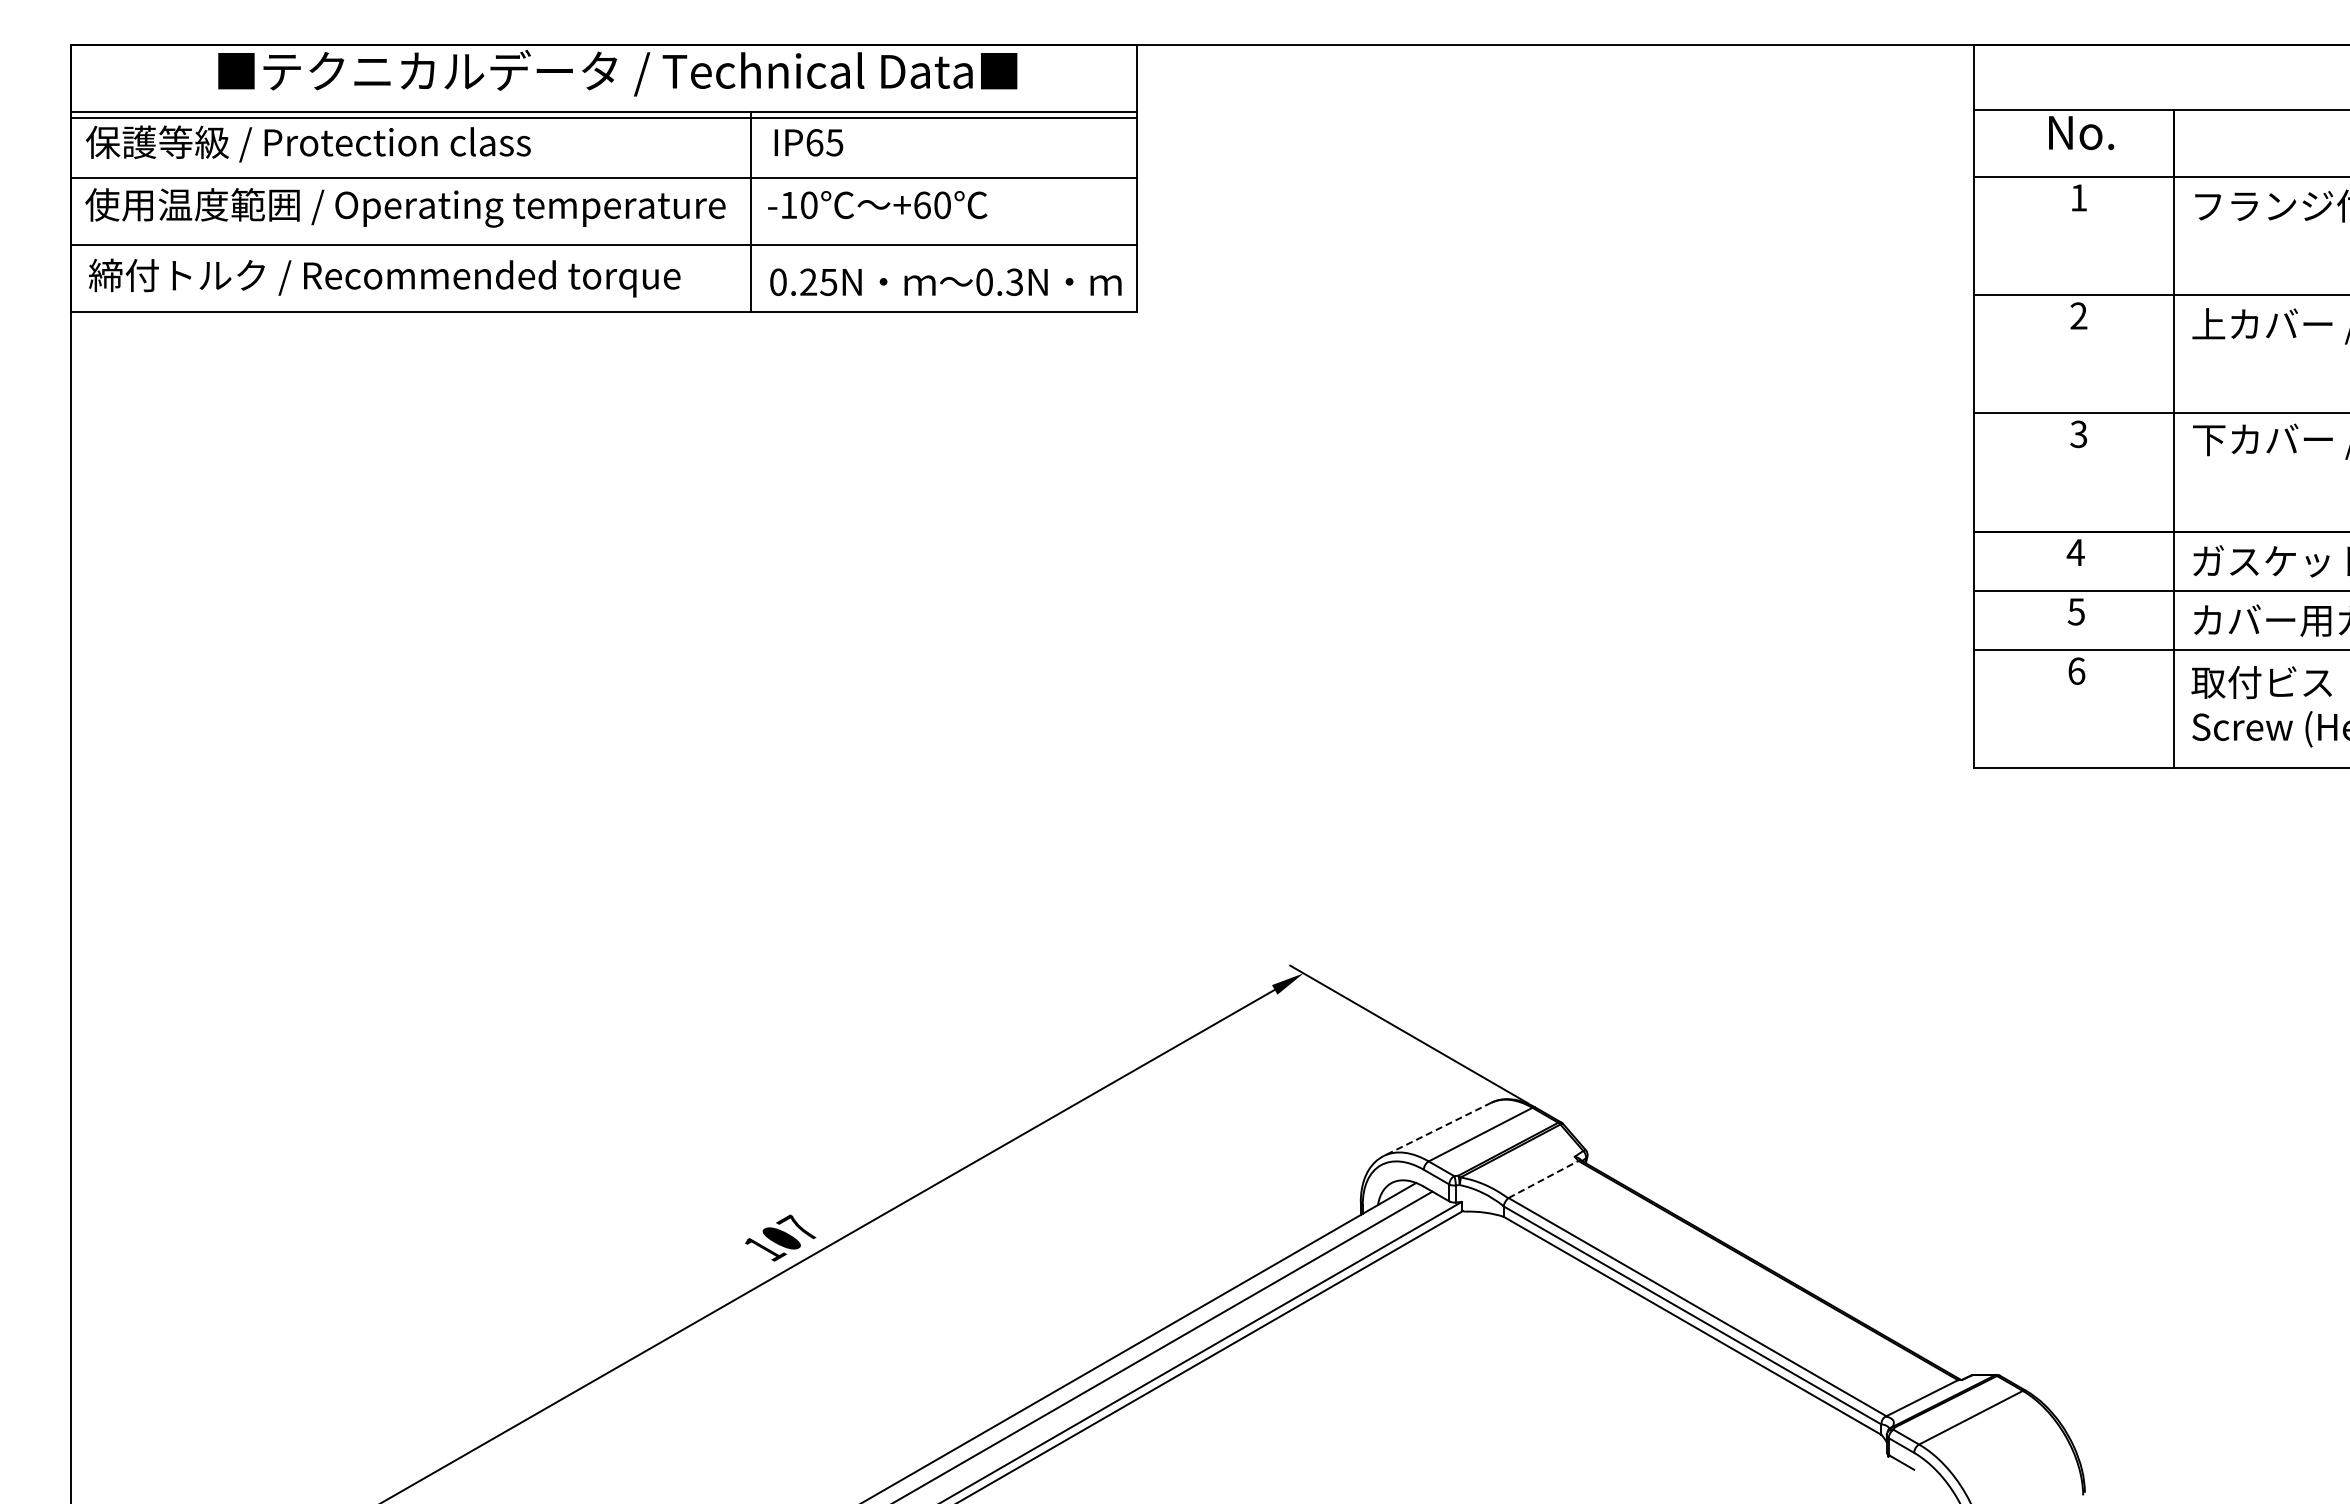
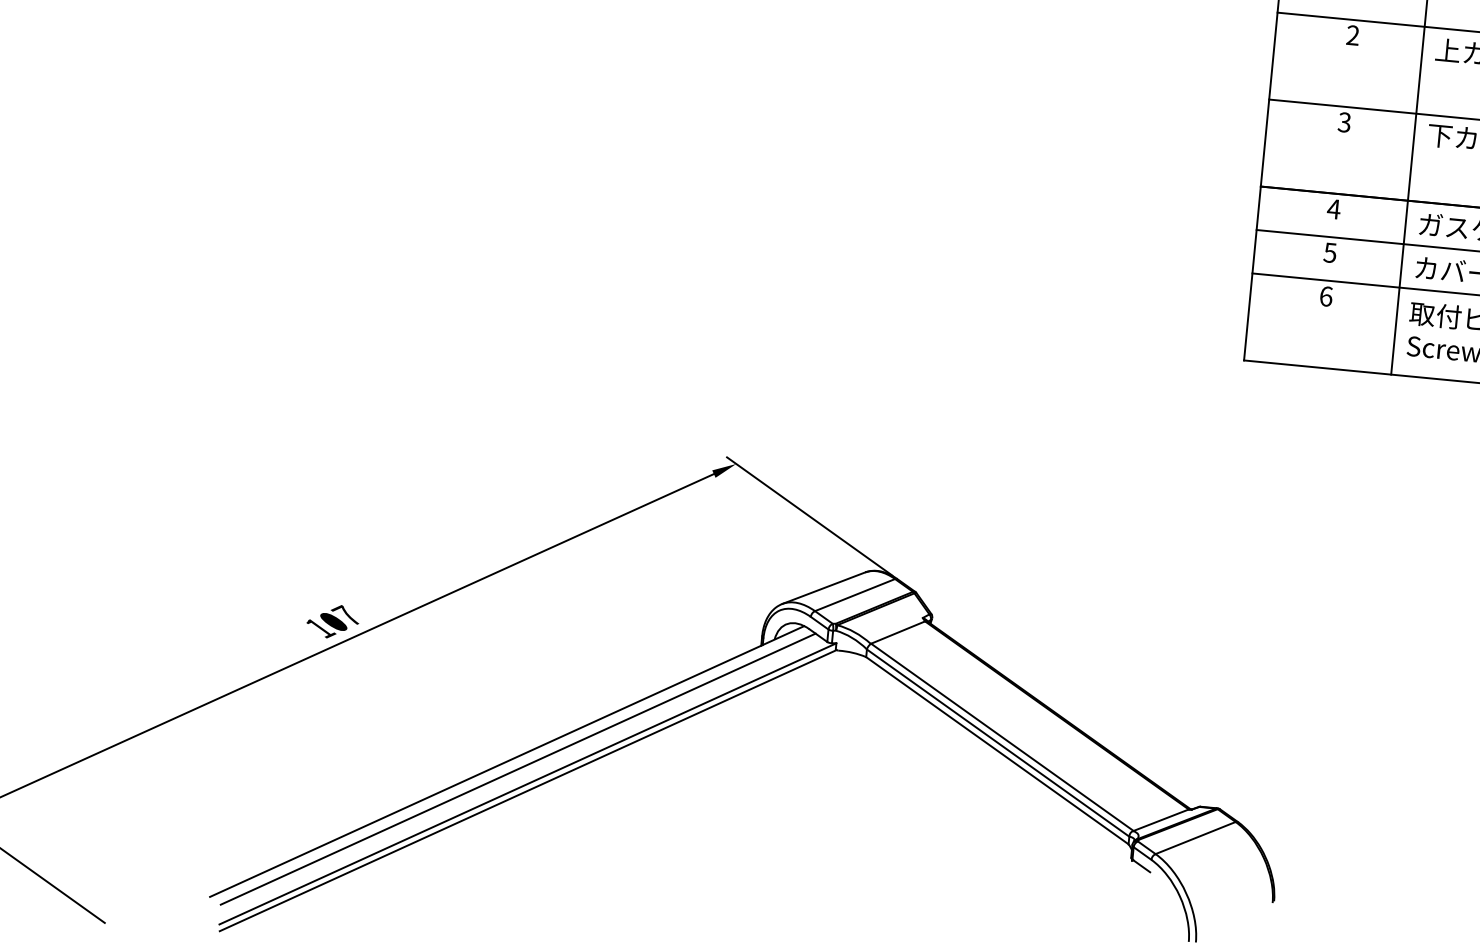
line: (1437, 1129) -> (823, 588), dashed -> solid
line: (1543, 1179) -> (898, 632), dashed -> solid

